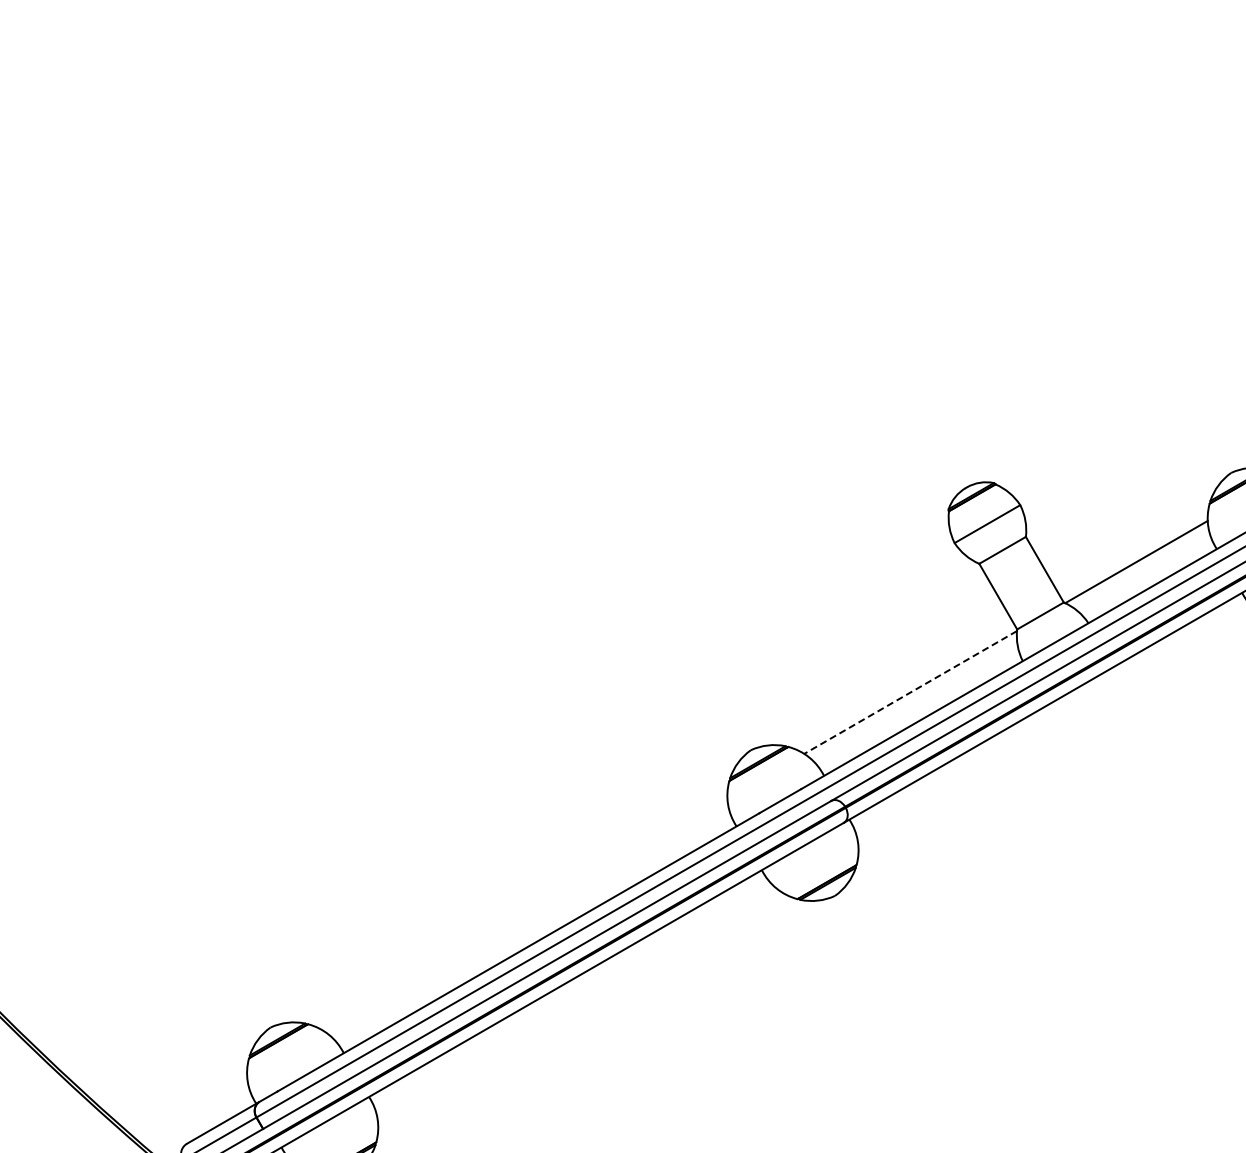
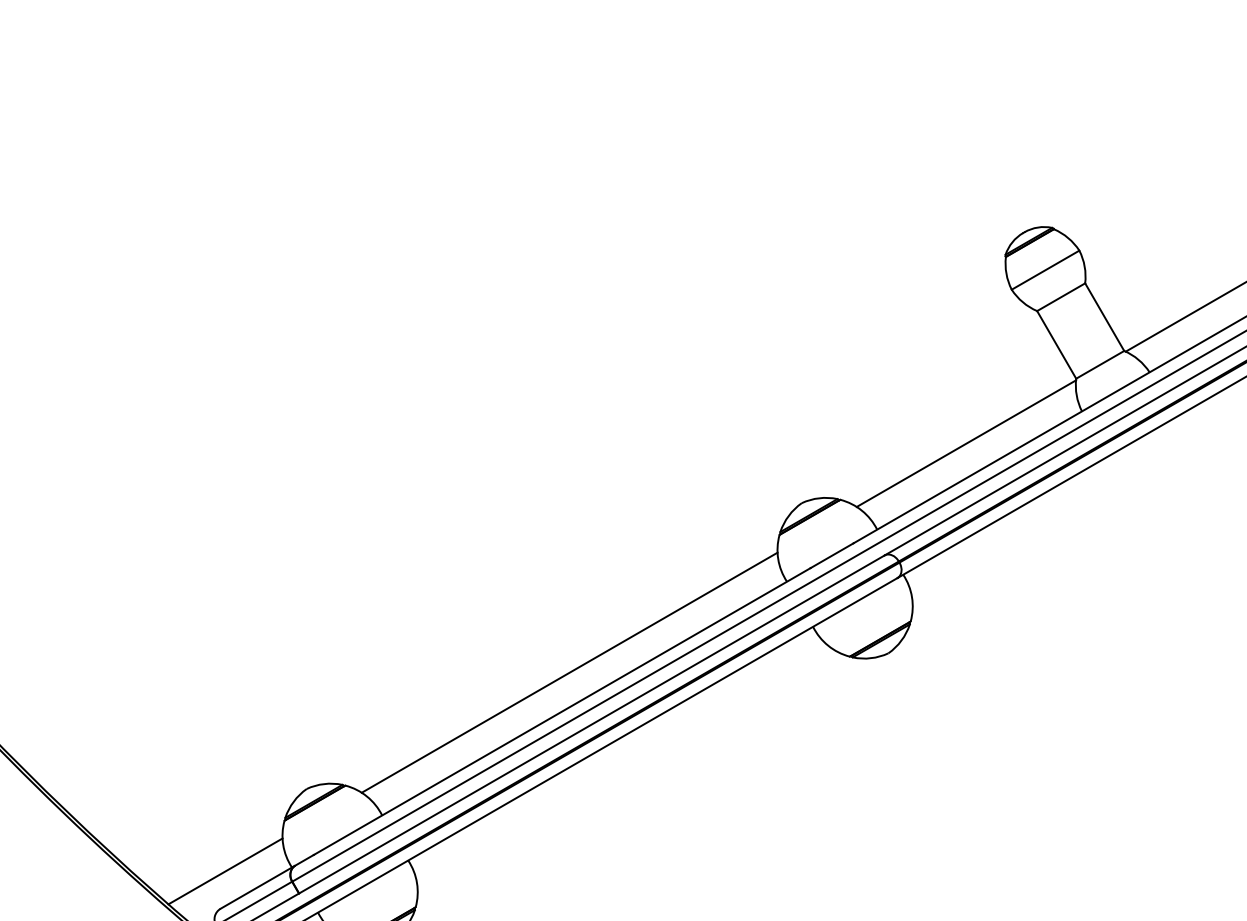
line: (910, 692) -> (966, 443), dashed -> solid
line: (525, 914) -> (569, 672), added
line: (191, 1107) -> (225, 871), added

